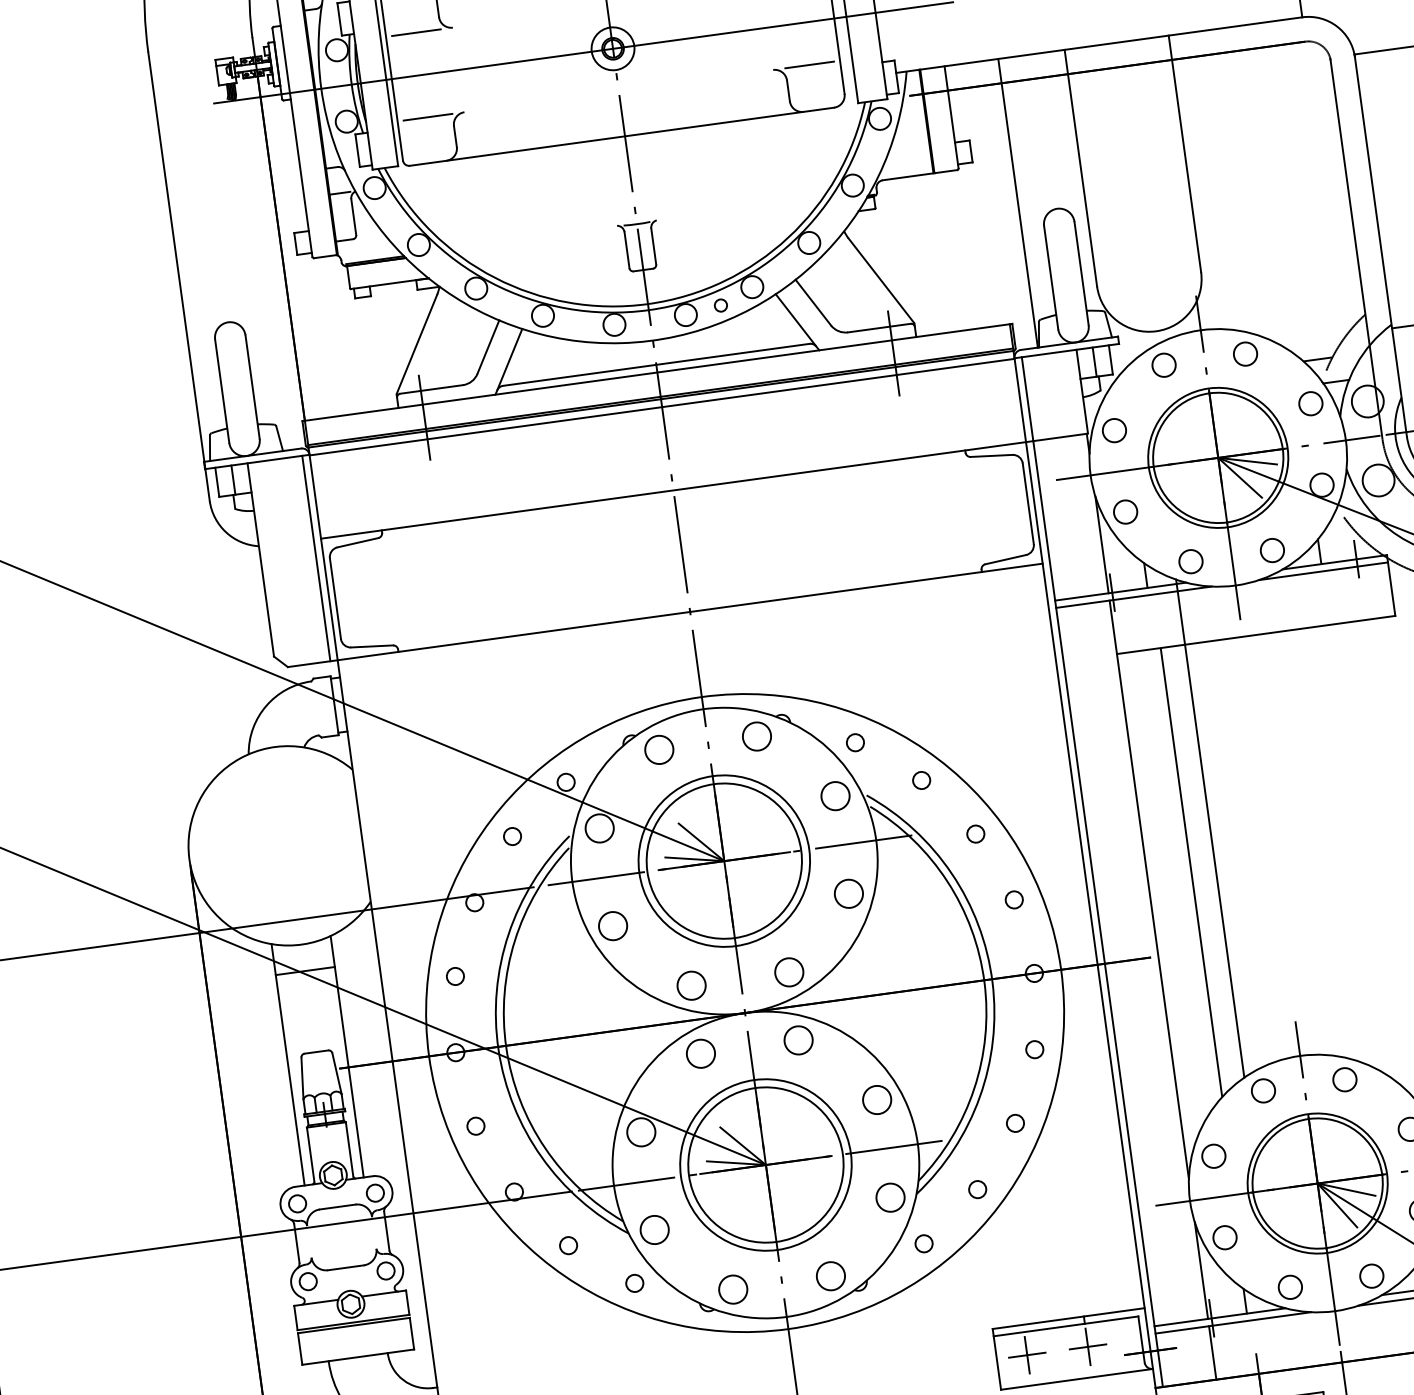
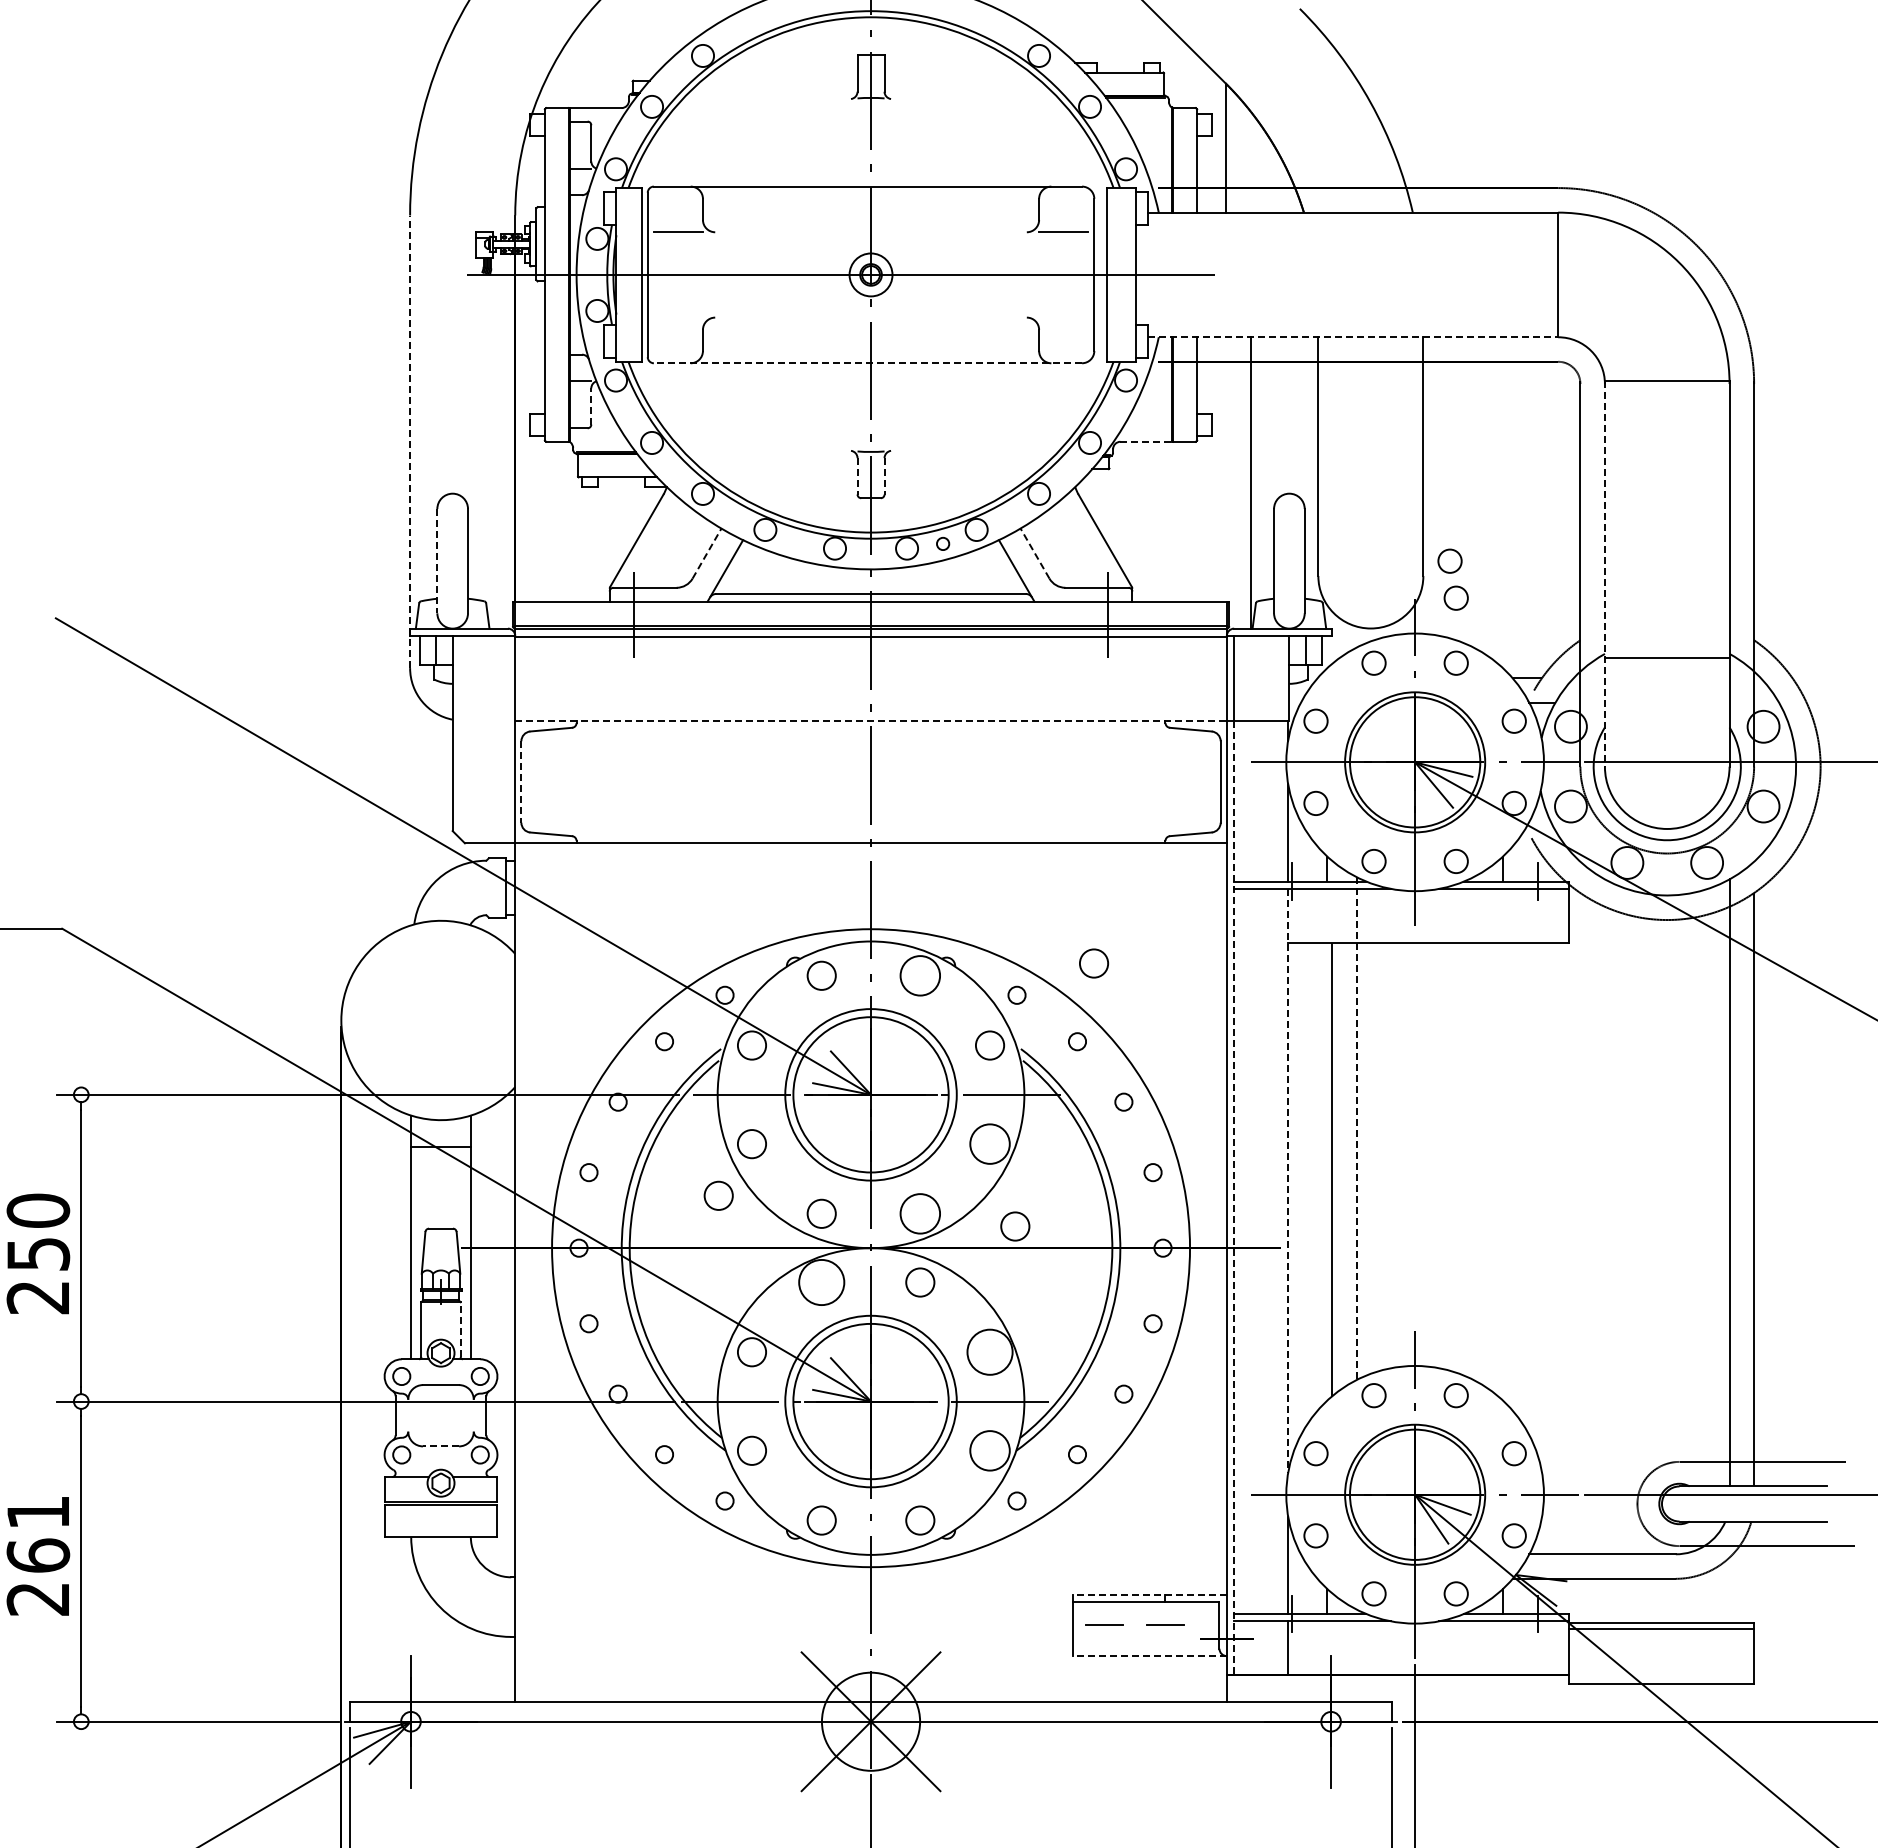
line: (1099, 45) -> (1353, 337), solid -> dashed
line: (809, 64) -> (1063, 317), removed
line: (427, 117) -> (677, 317), removed
line: (621, 137) -> (867, 363), solid -> dashed
line: (908, 176) -> (1146, 441), solid -> dashed
line: (353, 216) -> (591, 405), solid -> dashed
line: (1380, 245) -> (1604, 573), solid -> dashed
line: (653, 246) -> (884, 476), solid -> dashed
line: (626, 250) -> (857, 476), solid -> dashed
circle: (1224, 253) -> (1449, 560), added
line: (179, 276) -> (410, 441), solid -> dashed
circle: (1235, 289) -> (1455, 597), added
line: (813, 302) -> (1035, 553), solid -> dashed
line: (488, 347) -> (707, 553), solid -> dashed
line: (222, 391) -> (437, 561), solid -> dashed
line: (673, 490) -> (871, 720), solid -> dashed
line: (315, 558) -> (507, 739), removed
line: (335, 599) -> (521, 782), solid -> dashed
circle: (926, 700) -> (1093, 963), added
circle: (757, 736) -> (920, 975), size x1.4
line: (1209, 829) -> (1356, 1129), solid -> dashed
line: (1149, 890) -> (1288, 1181), solid -> dashed
circle: (848, 894) -> (989, 1144), size x1.4
line: (1098, 914) -> (1234, 1198), solid -> dashed
circle: (789, 971) -> (920, 1213), size x1.4
circle: (885, 971) -> (1015, 1226), added
circle: (586, 981) -> (718, 1195), added
circle: (700, 1053) -> (821, 1282), size x1.6
circle: (876, 1100) -> (989, 1352), size x1.6
line: (349, 1149) -> (460, 1329), solid -> dashed
circle: (889, 1197) -> (989, 1450), size x1.4
line: (345, 1267) -> (440, 1446), solid -> dashed
line: (1069, 1318) -> (1150, 1594), solid -> dashed
line: (1088, 1346) -> (1165, 1625), removed
line: (1027, 1355) -> (1104, 1625), removed
line: (1077, 1379) -> (1150, 1656), solid -> dashed

